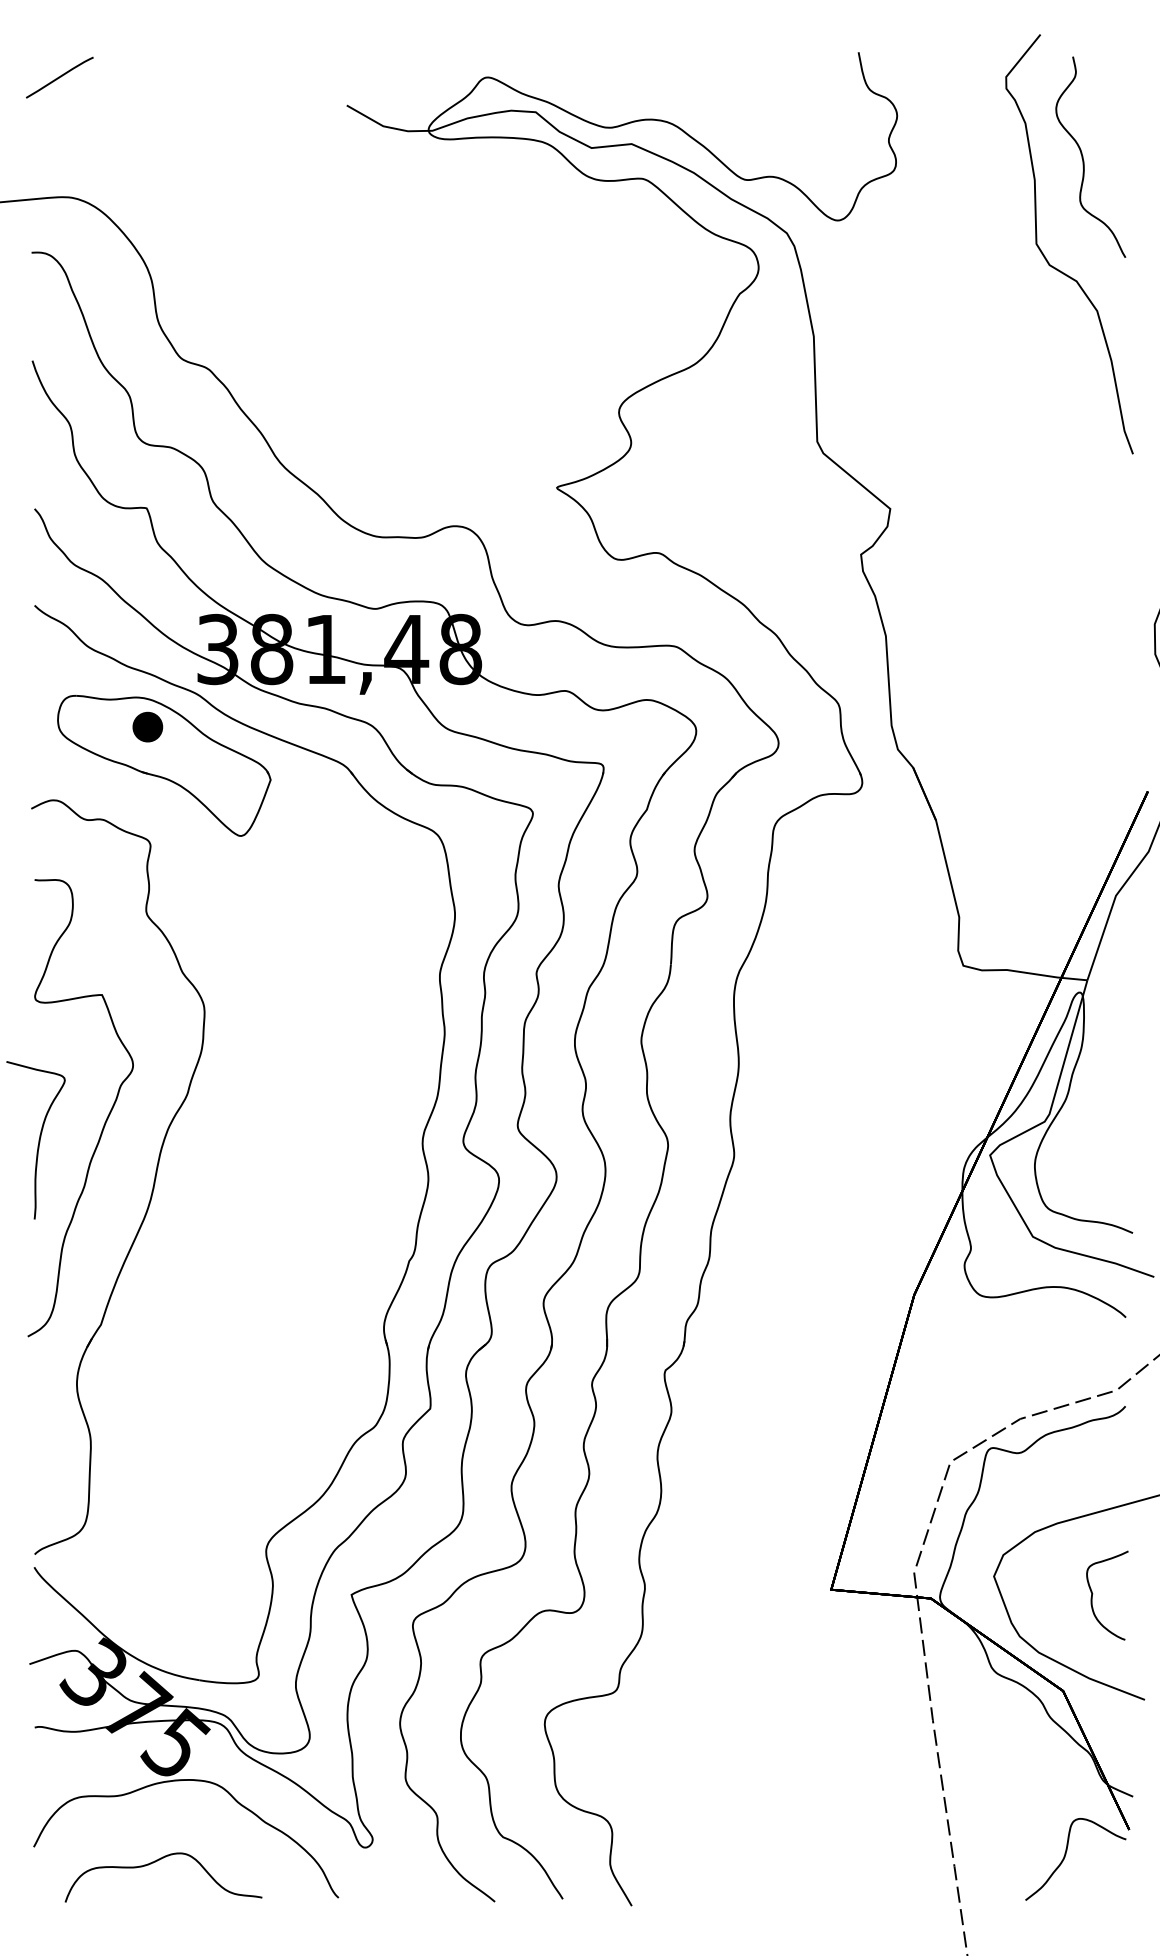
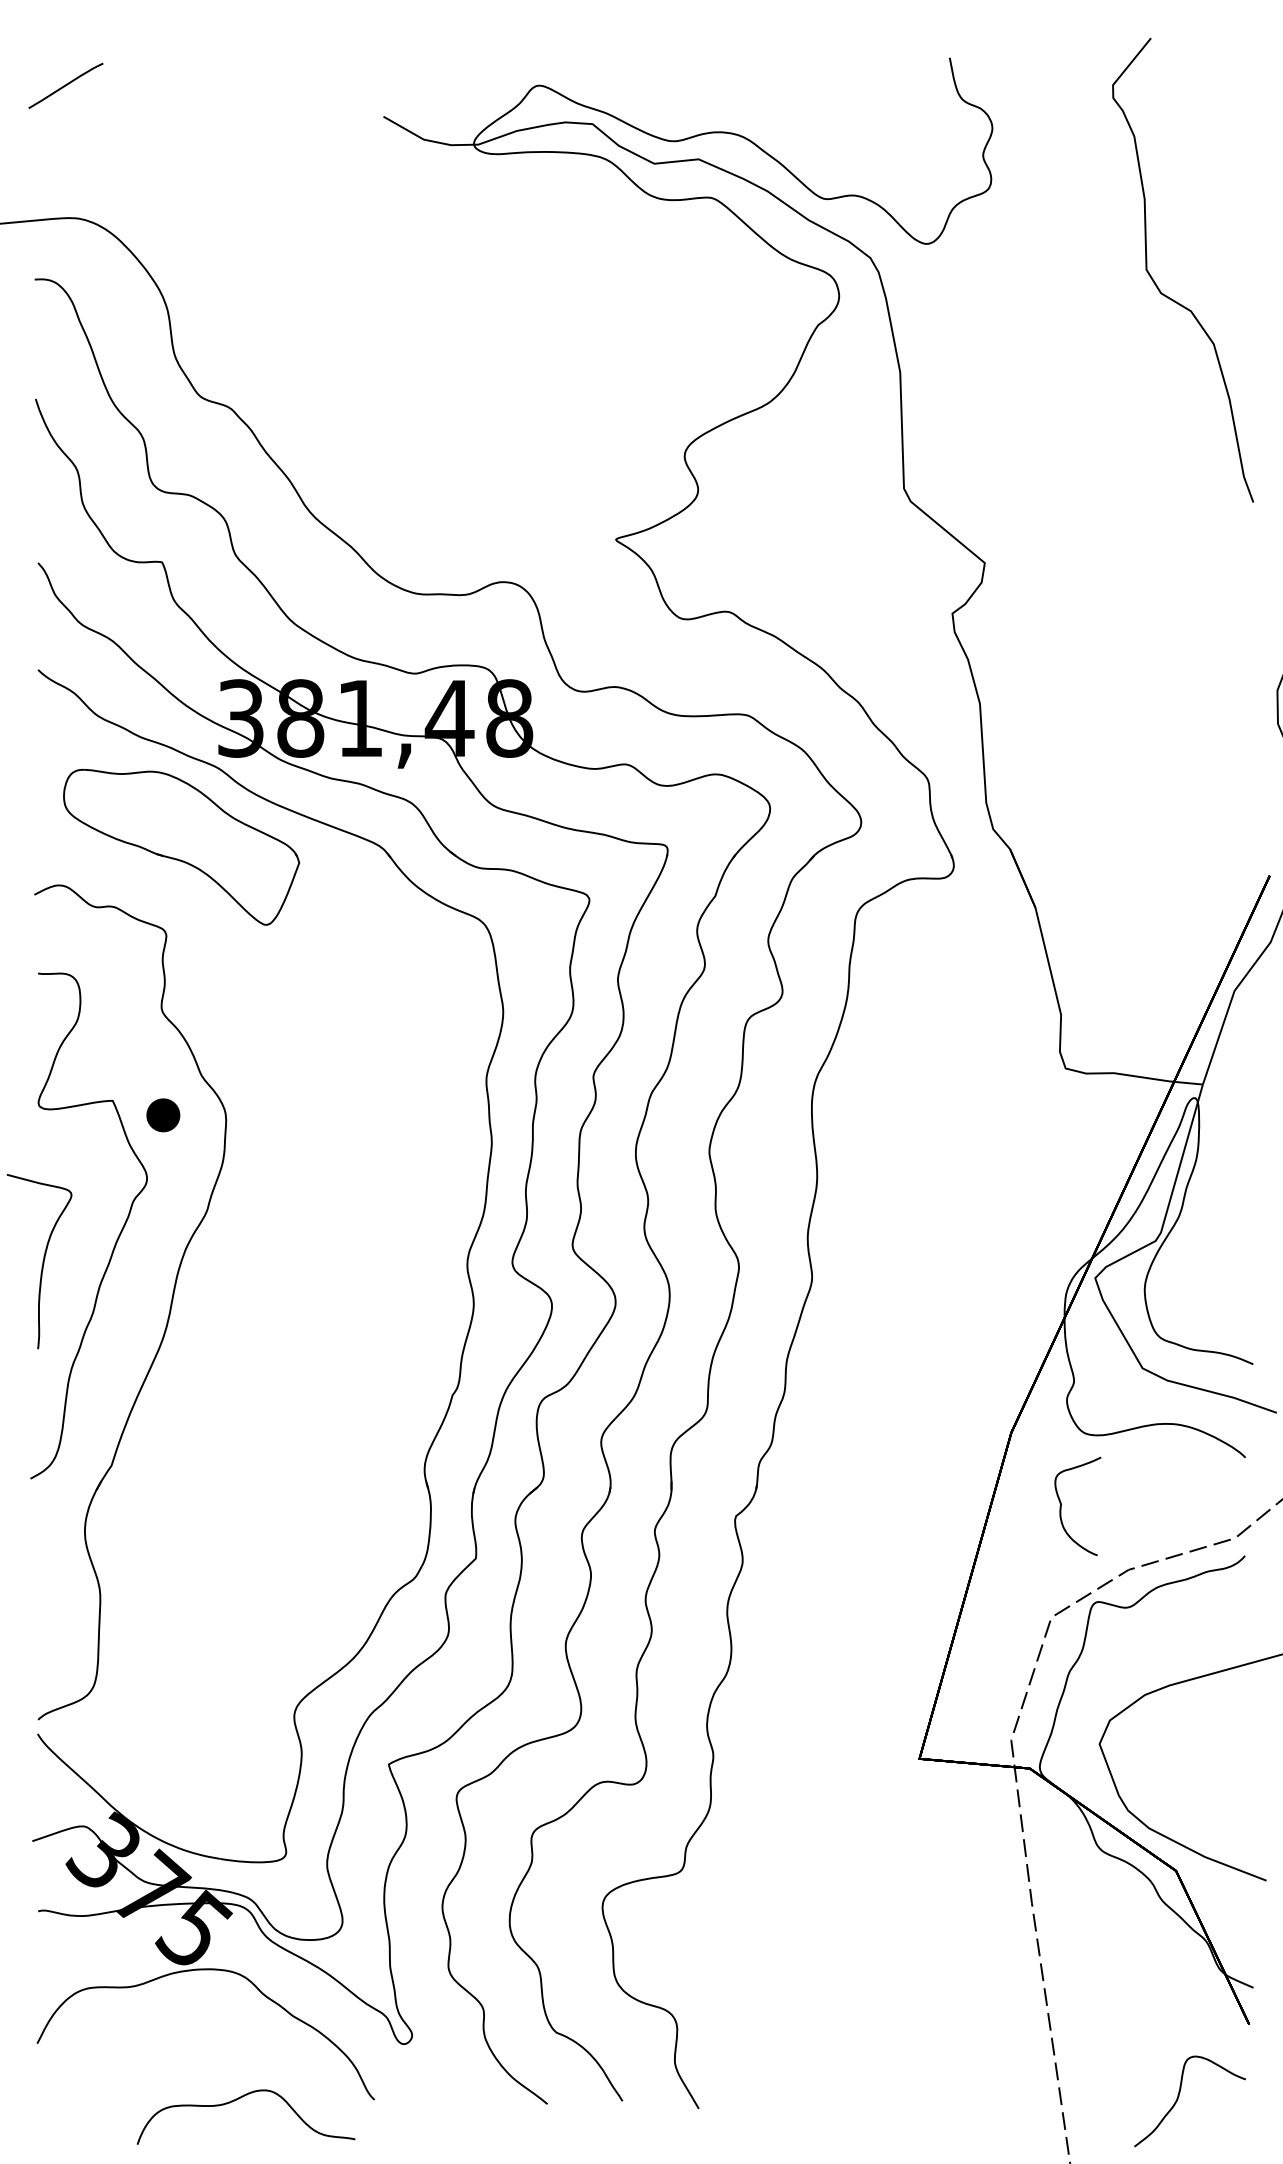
curve: (1083, 156) -> (1198, 173), removed
part: (147, 726) -> (162, 1114), moved
curve: (1093, 1593) -> (1062, 1504), moved
curve: (1065, 1857) -> (1178, 2099), moved
curve: (155, 1862) -> (237, 2100), moved

